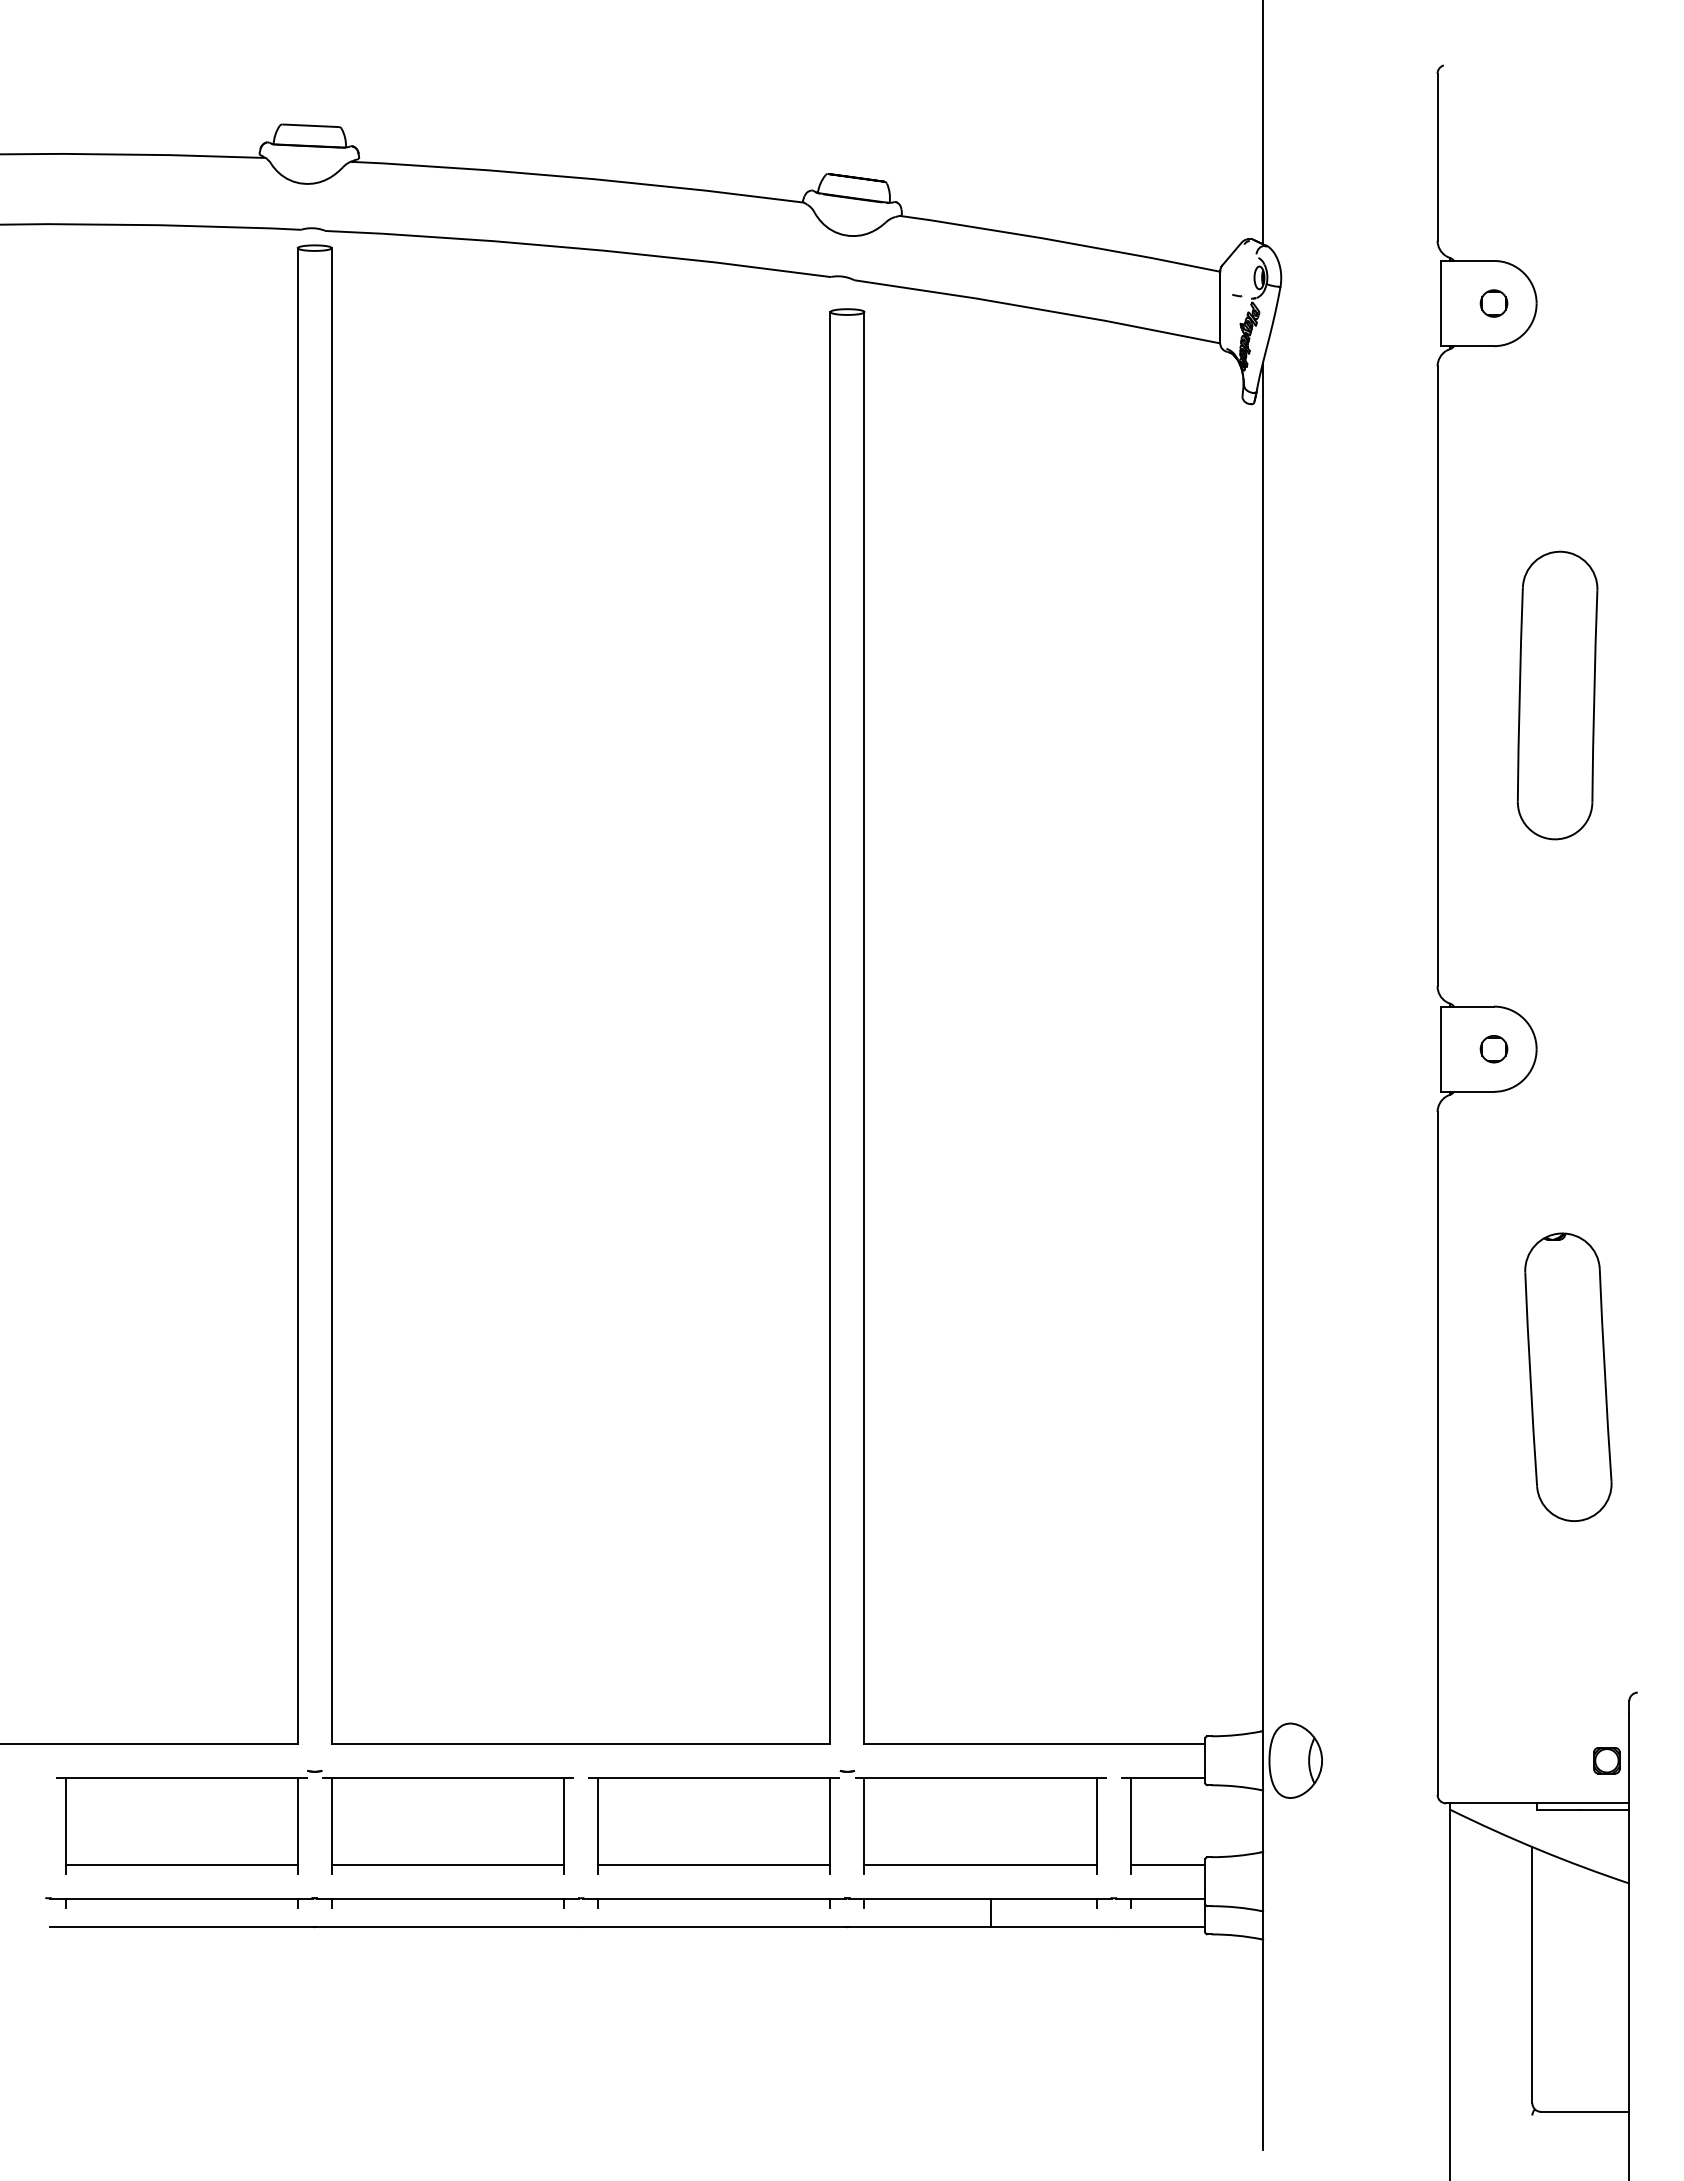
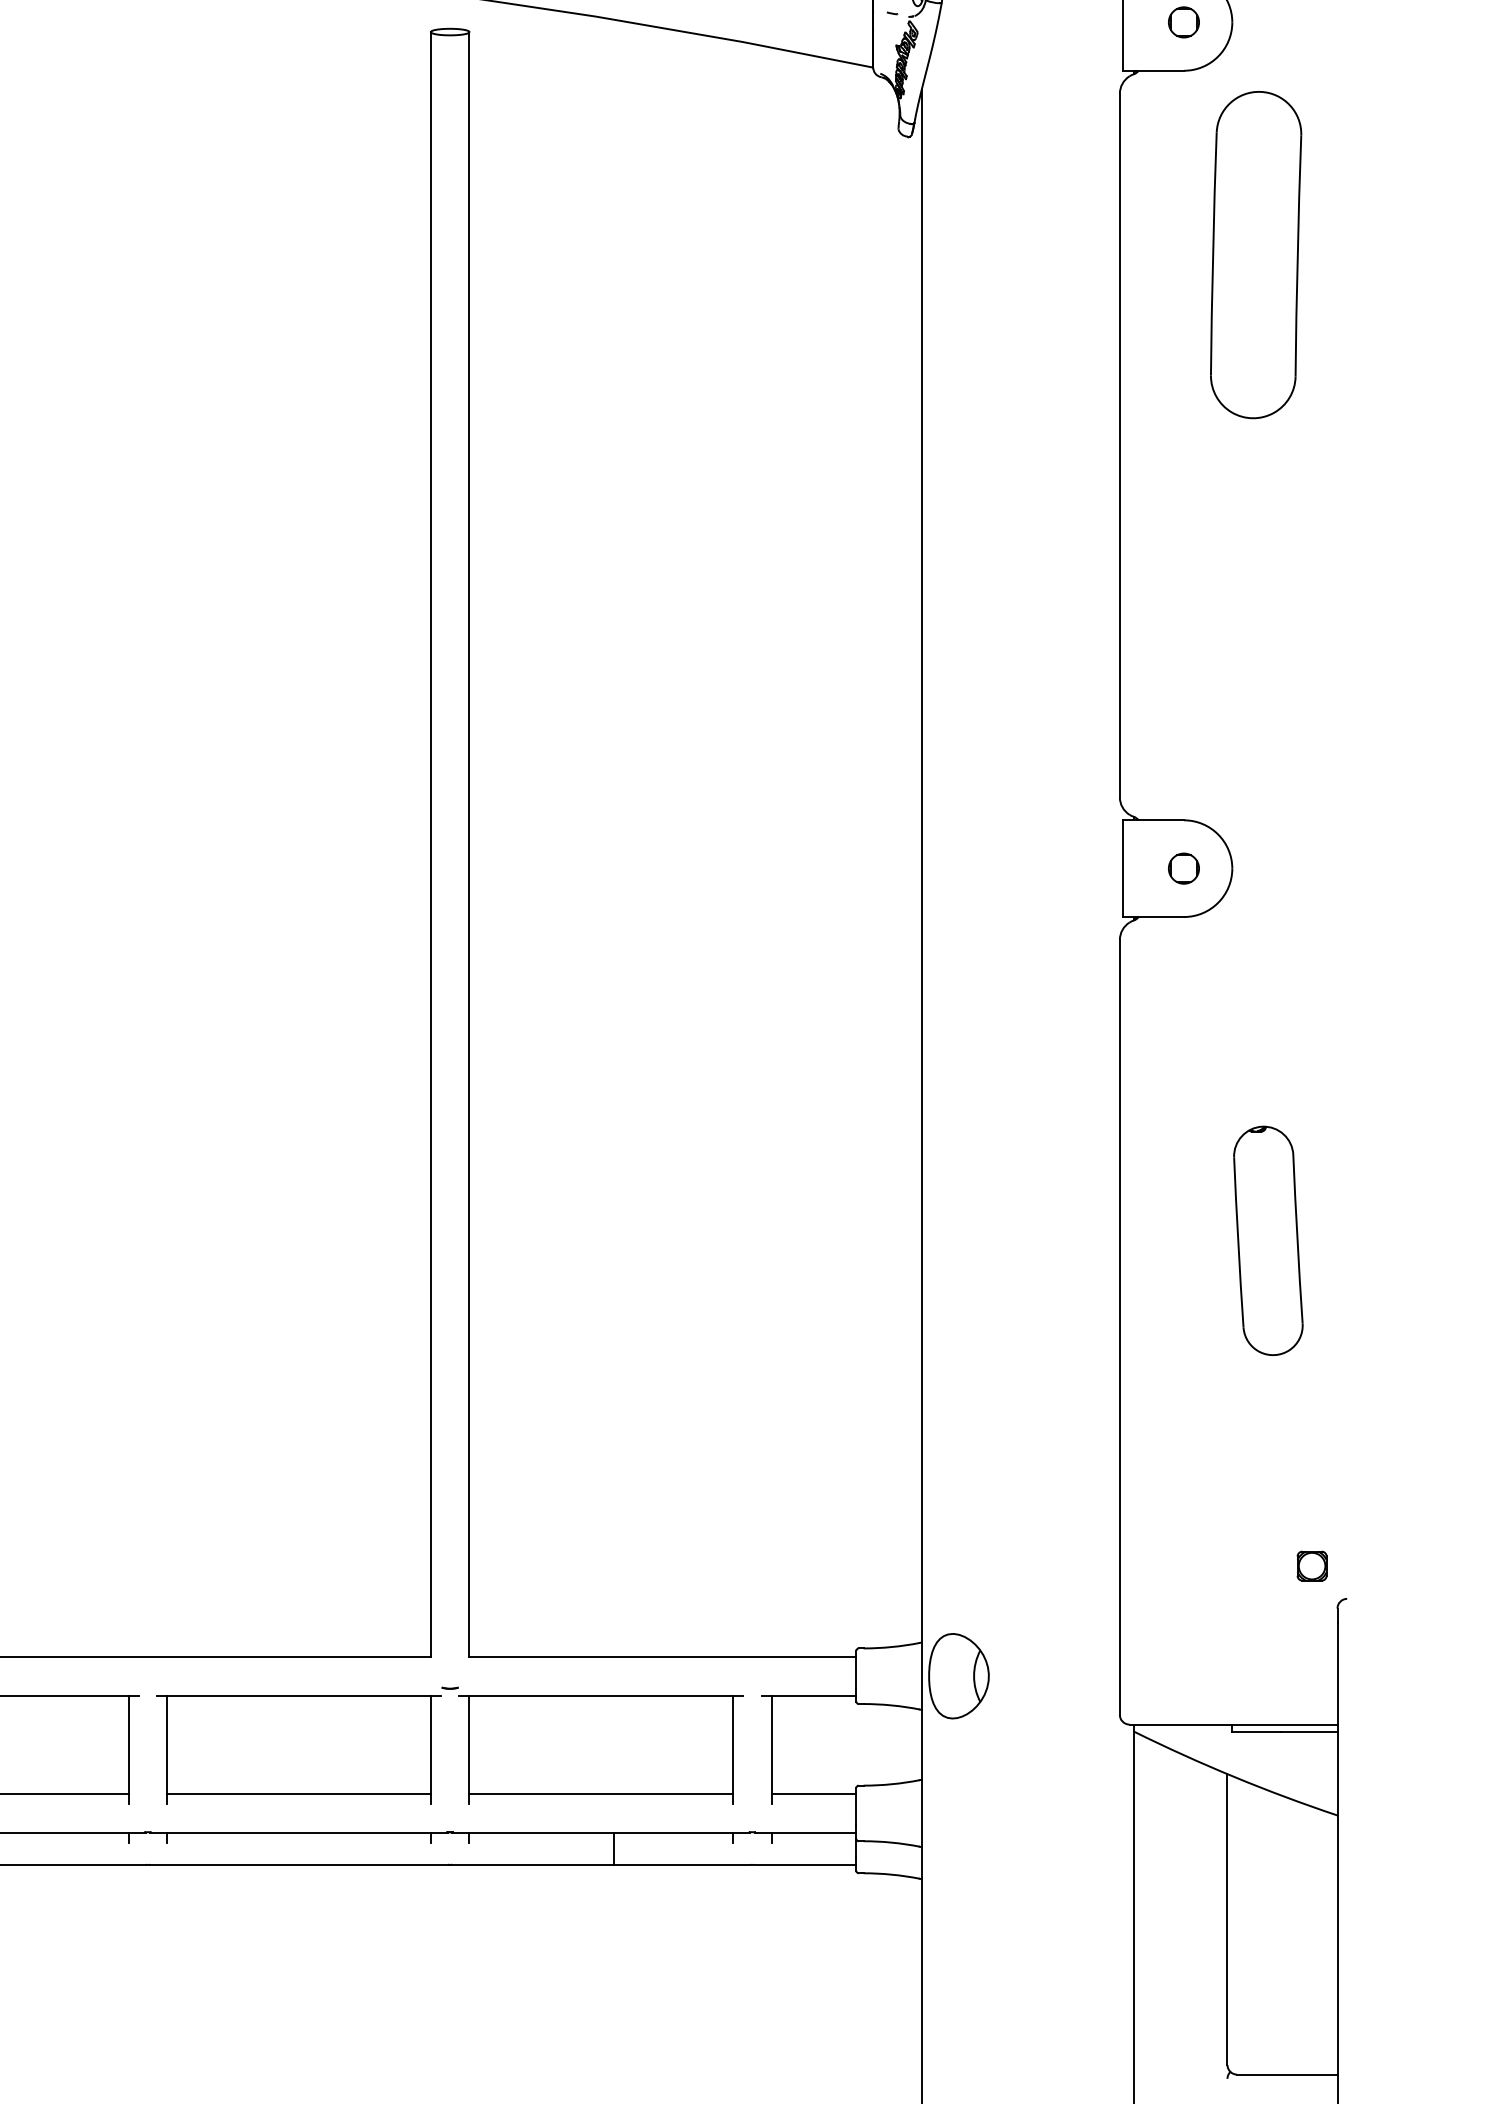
part: (1557, 695) -> (1255, 255), moved
part: (1568, 1376) -> (1268, 1240), size x0.7
part: (1606, 1760) -> (1311, 1565), moved

